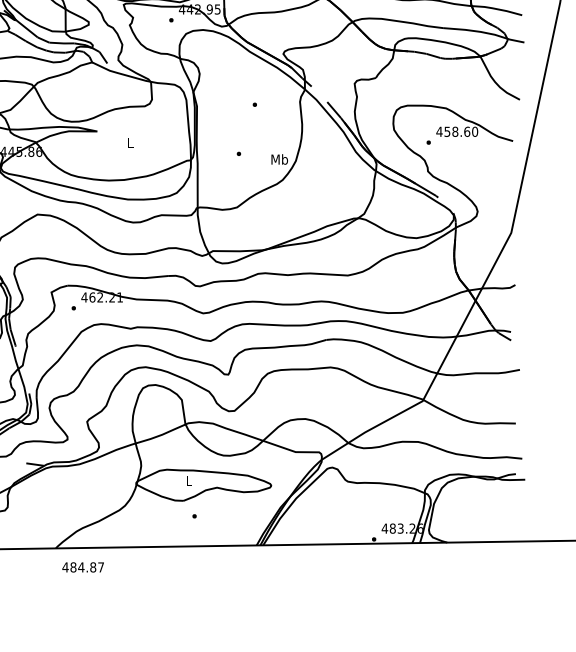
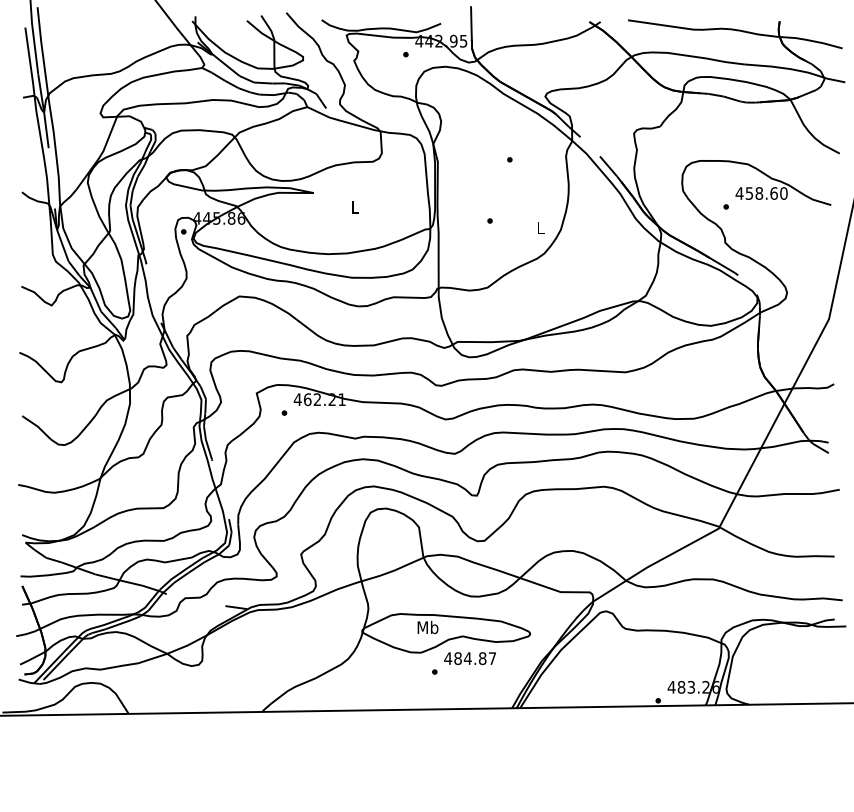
text: (279, 159) -> (540, 227), Mb -> L
text: (188, 480) -> (427, 627), L -> Mb
text: (82, 567) -> (469, 658), moved

